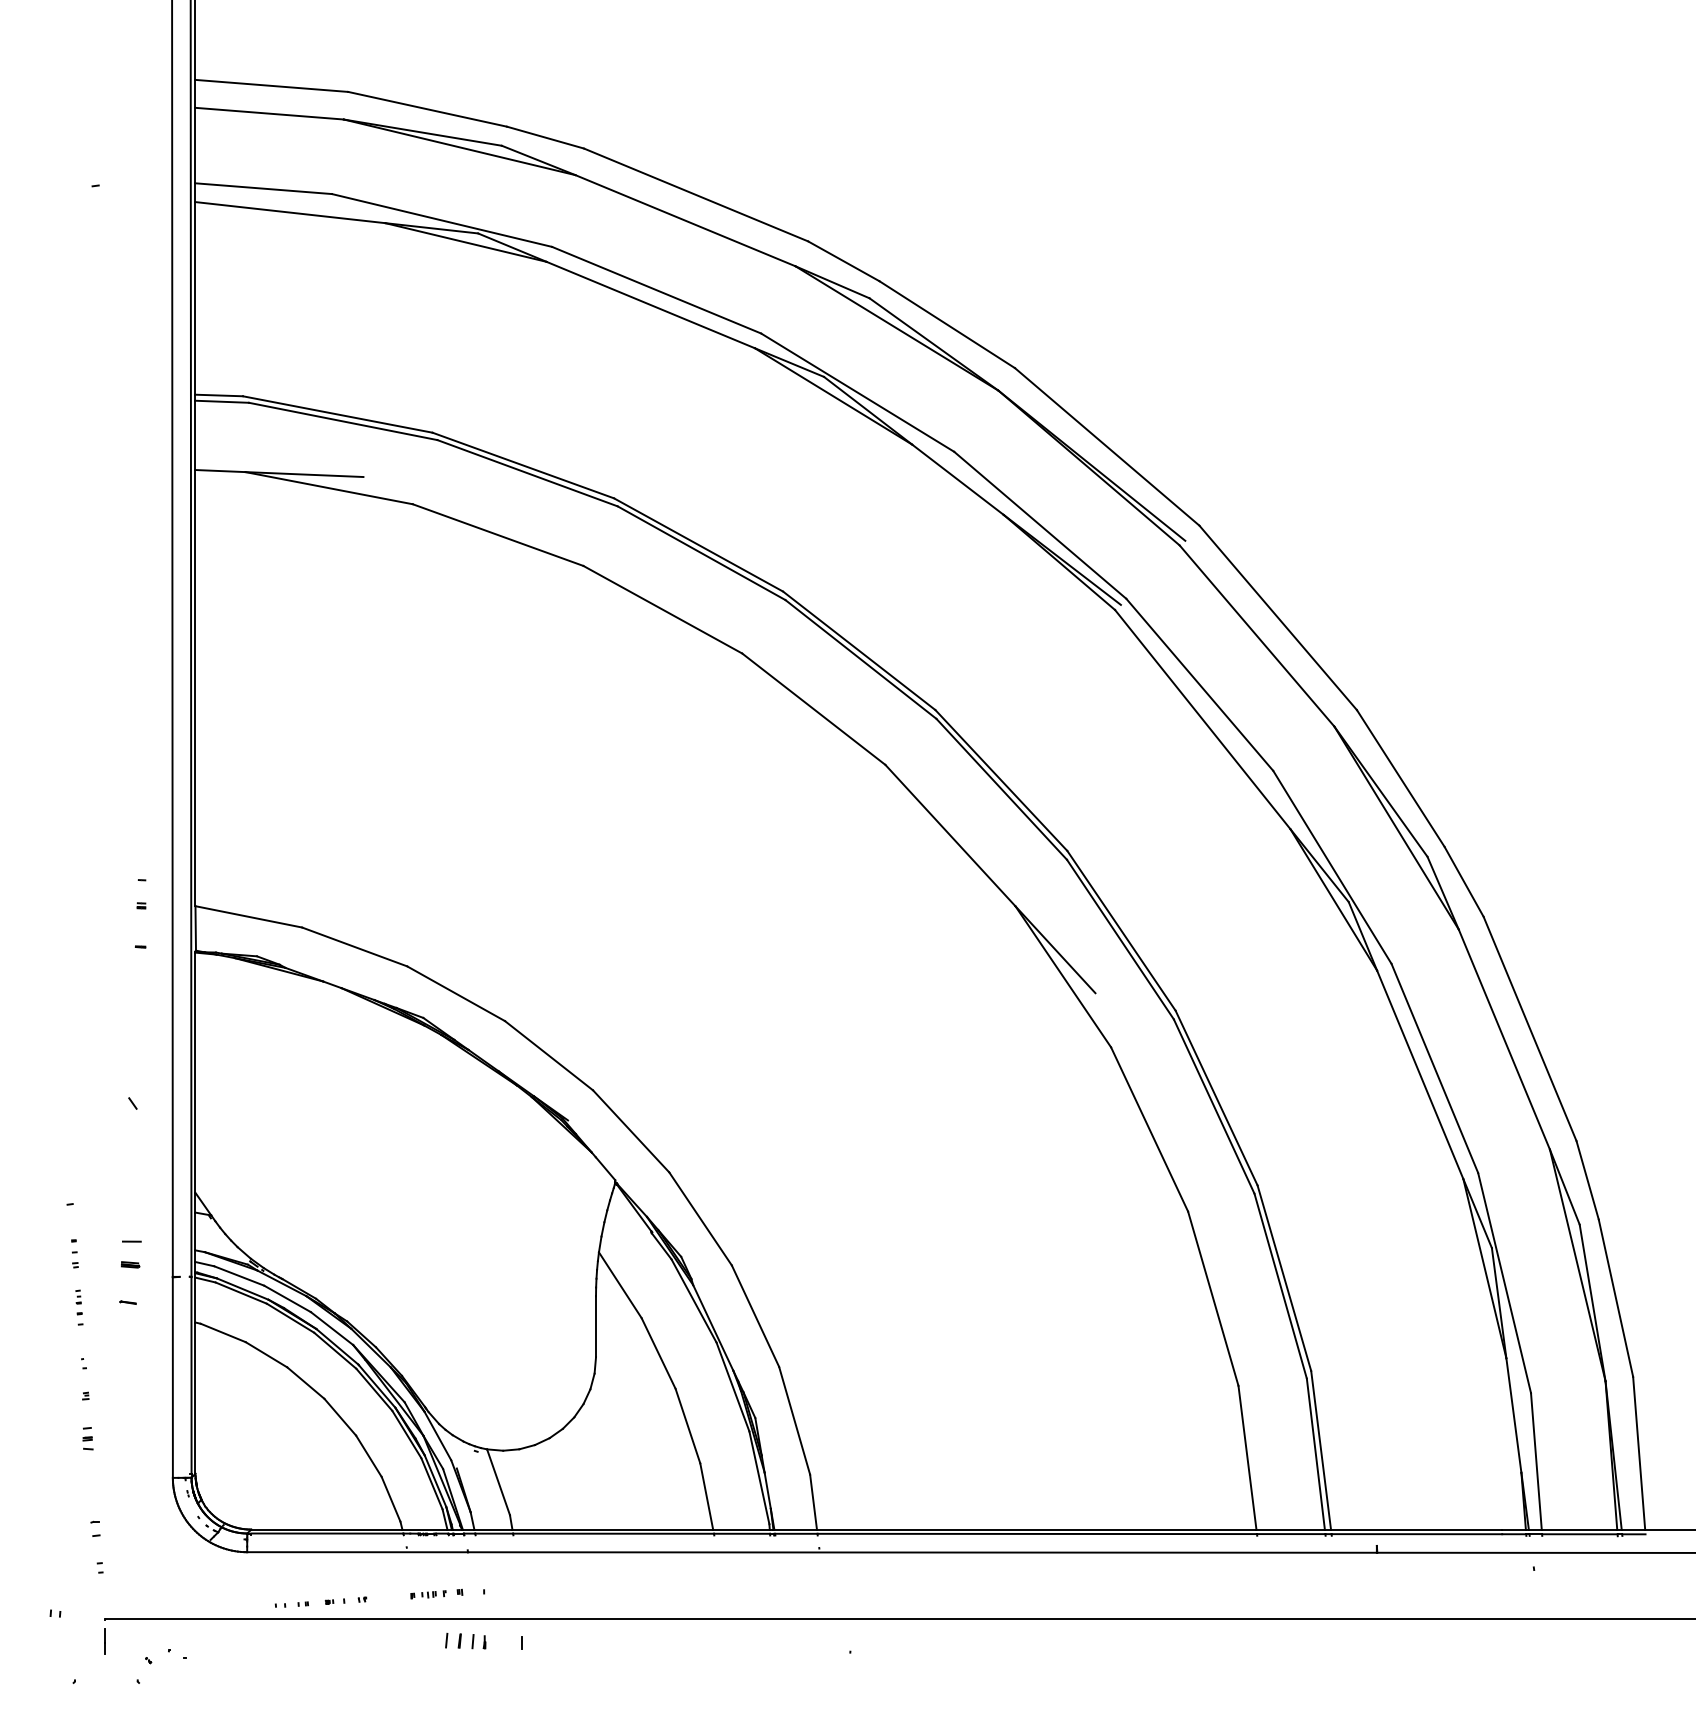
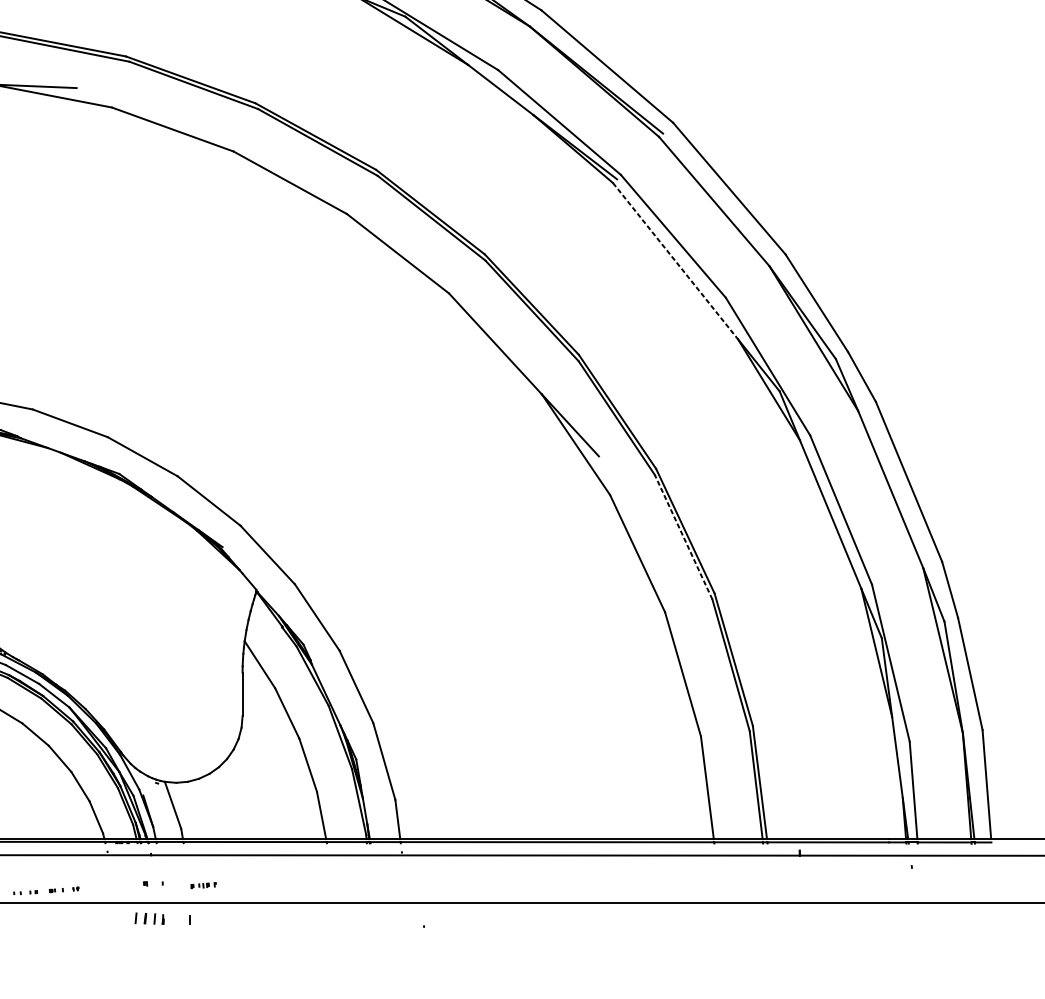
line: (1203, 720) -> (676, 261), solid -> dashed
line: (1213, 1106) -> (683, 537), solid -> dashed
part: (428, 1594) -> (203, 885), moved

